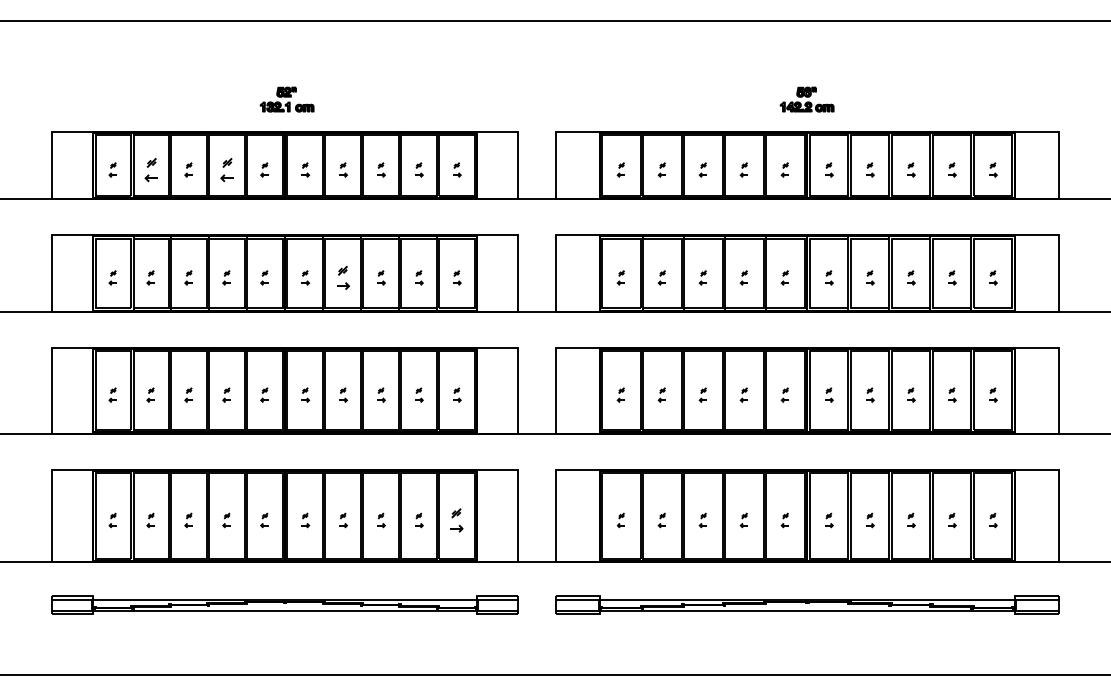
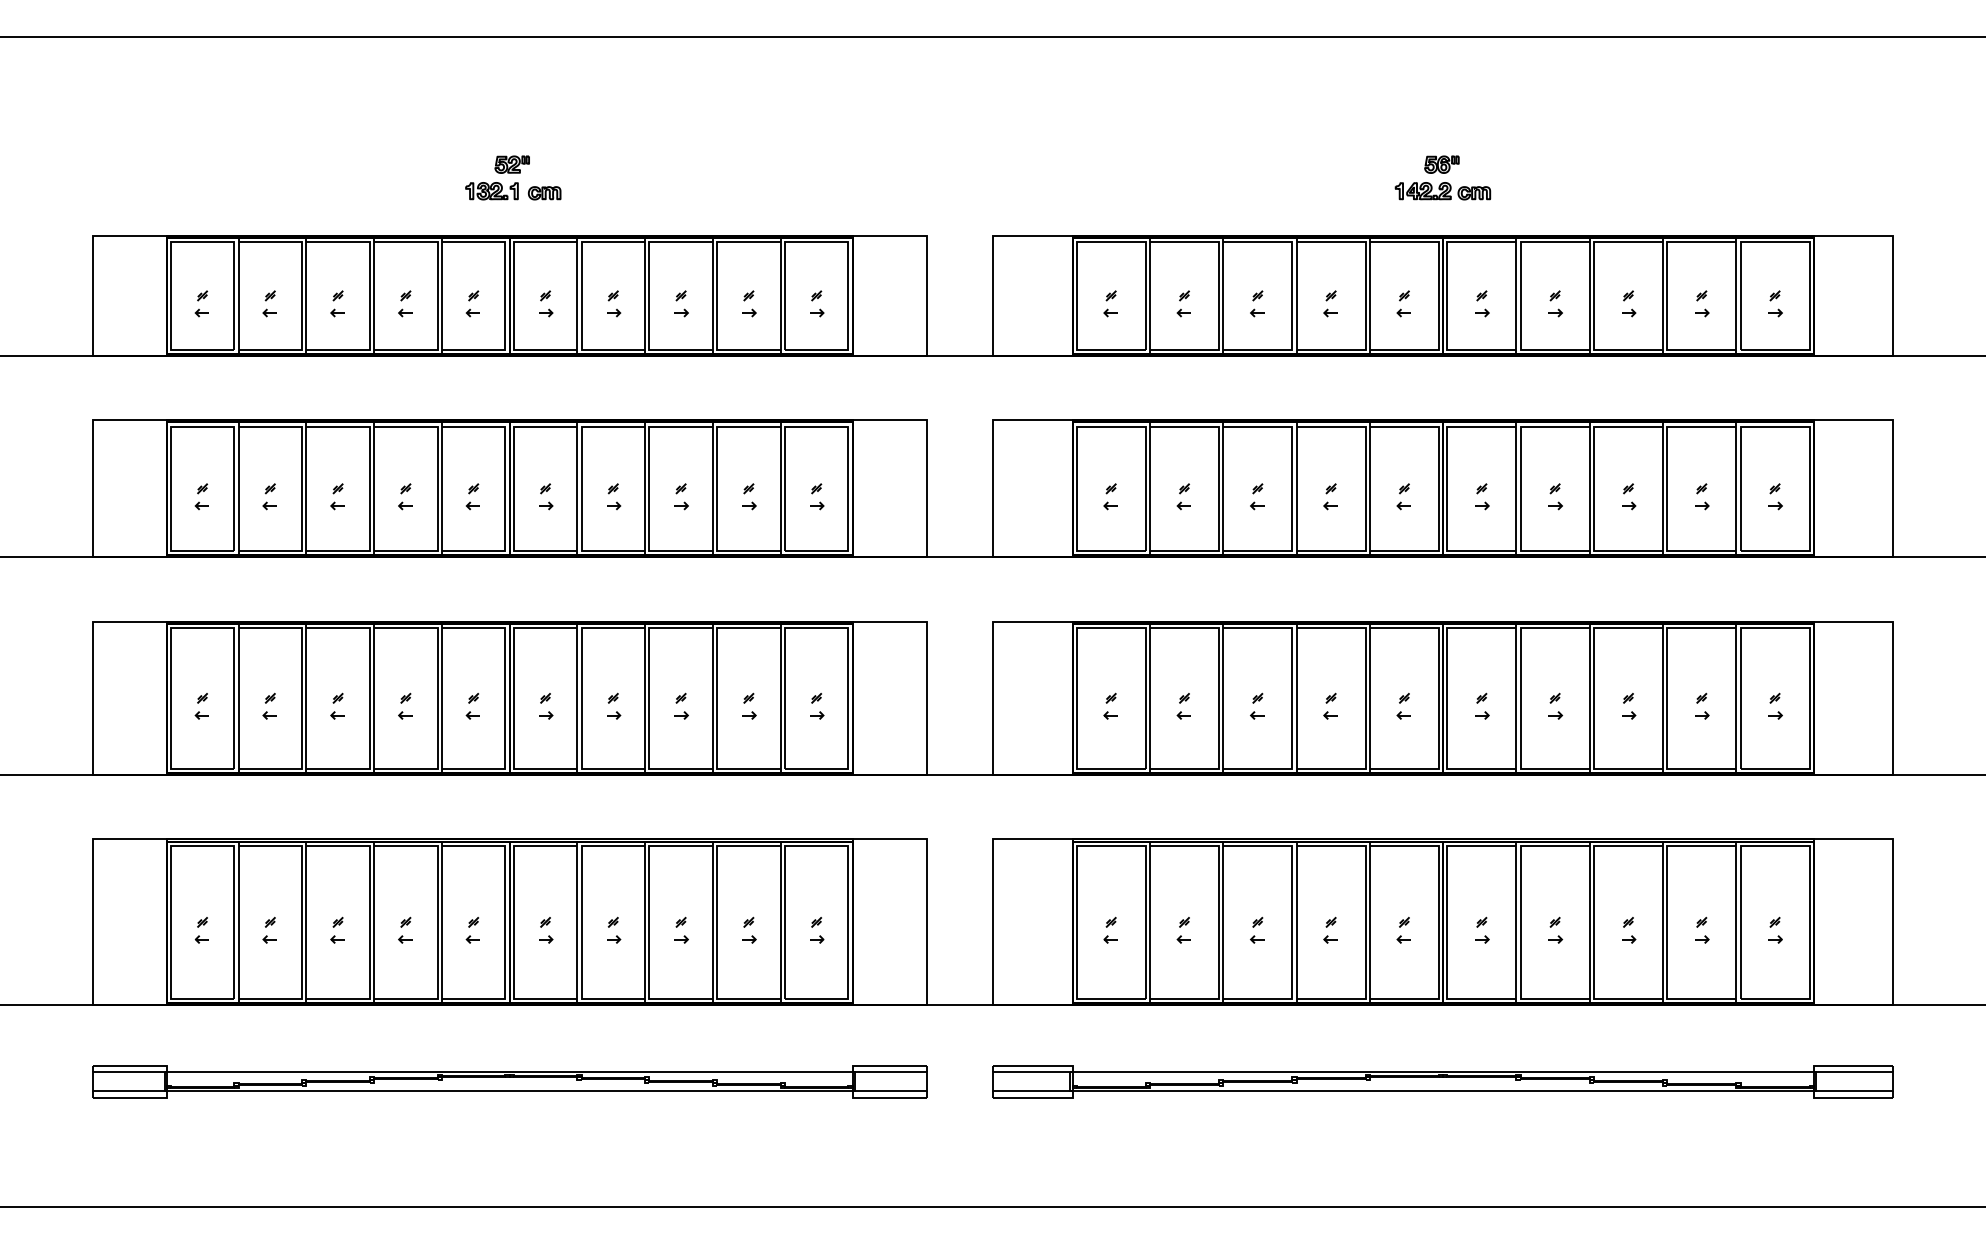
part: (150, 169) -> (268, 302), size x0.62
part: (226, 169) -> (404, 302), size x0.62
part: (343, 277) -> (613, 495), size x0.62
part: (457, 520) -> (817, 930), size x0.62

